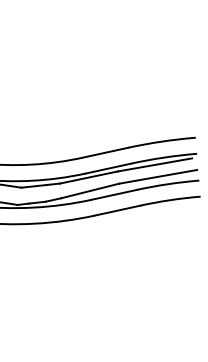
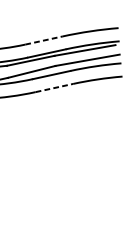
line: (105, 152) -> (44, 40), solid -> dashed
line: (118, 210) -> (54, 87), solid -> dashed

